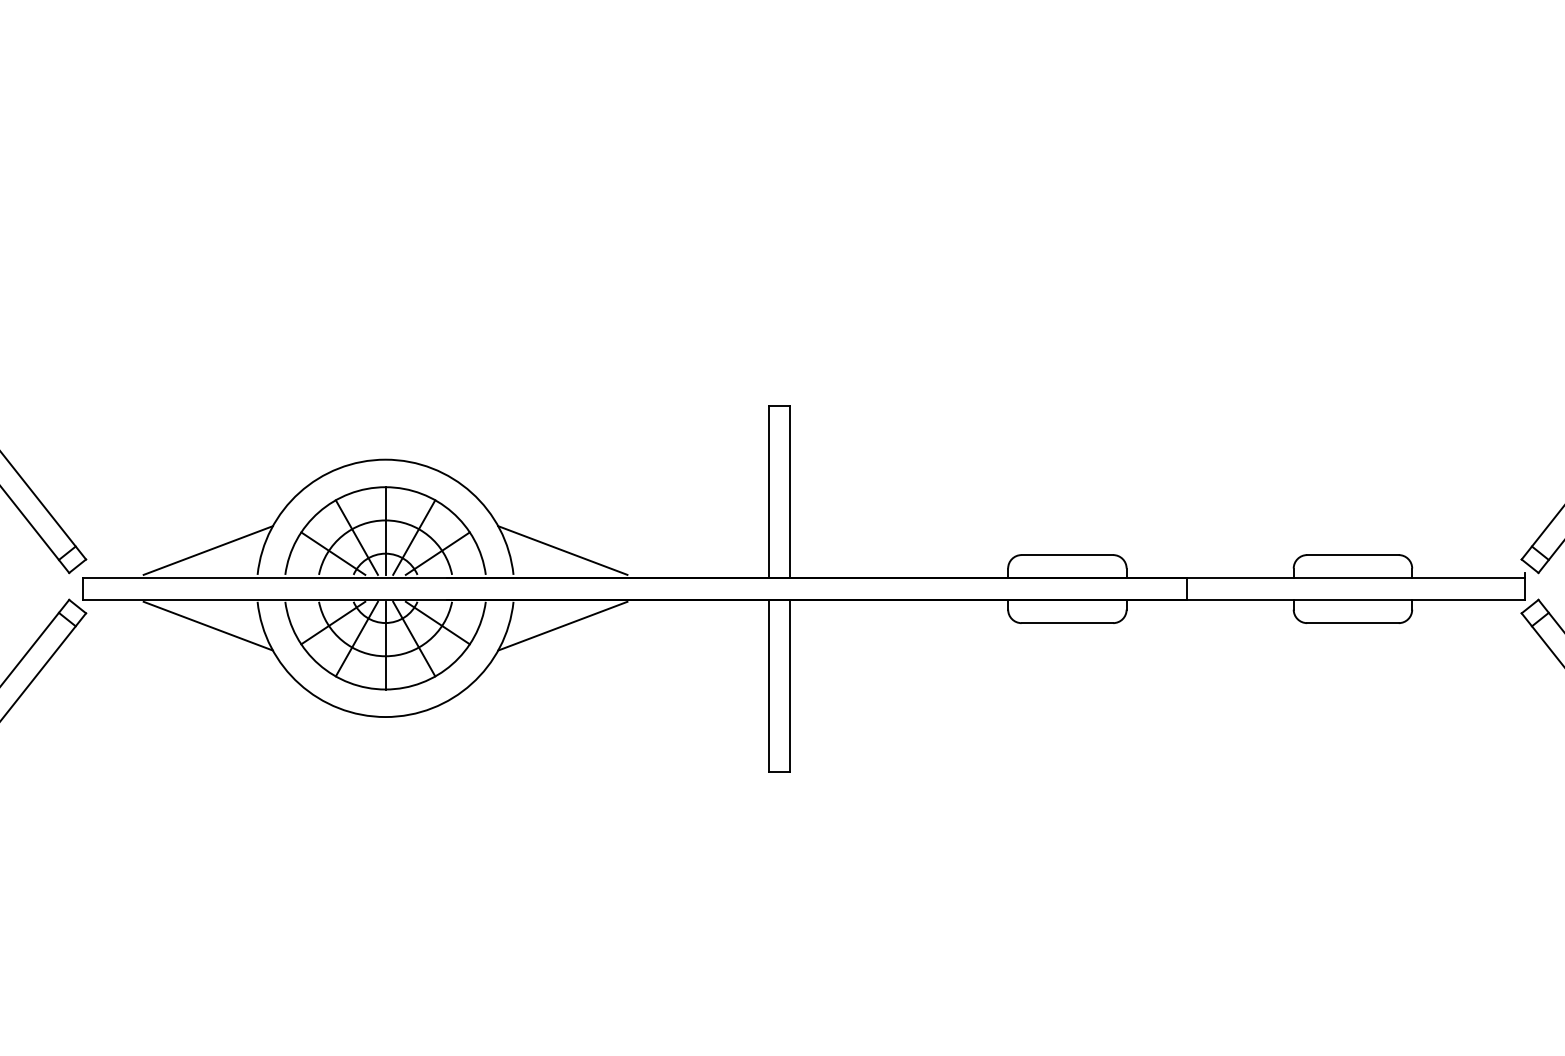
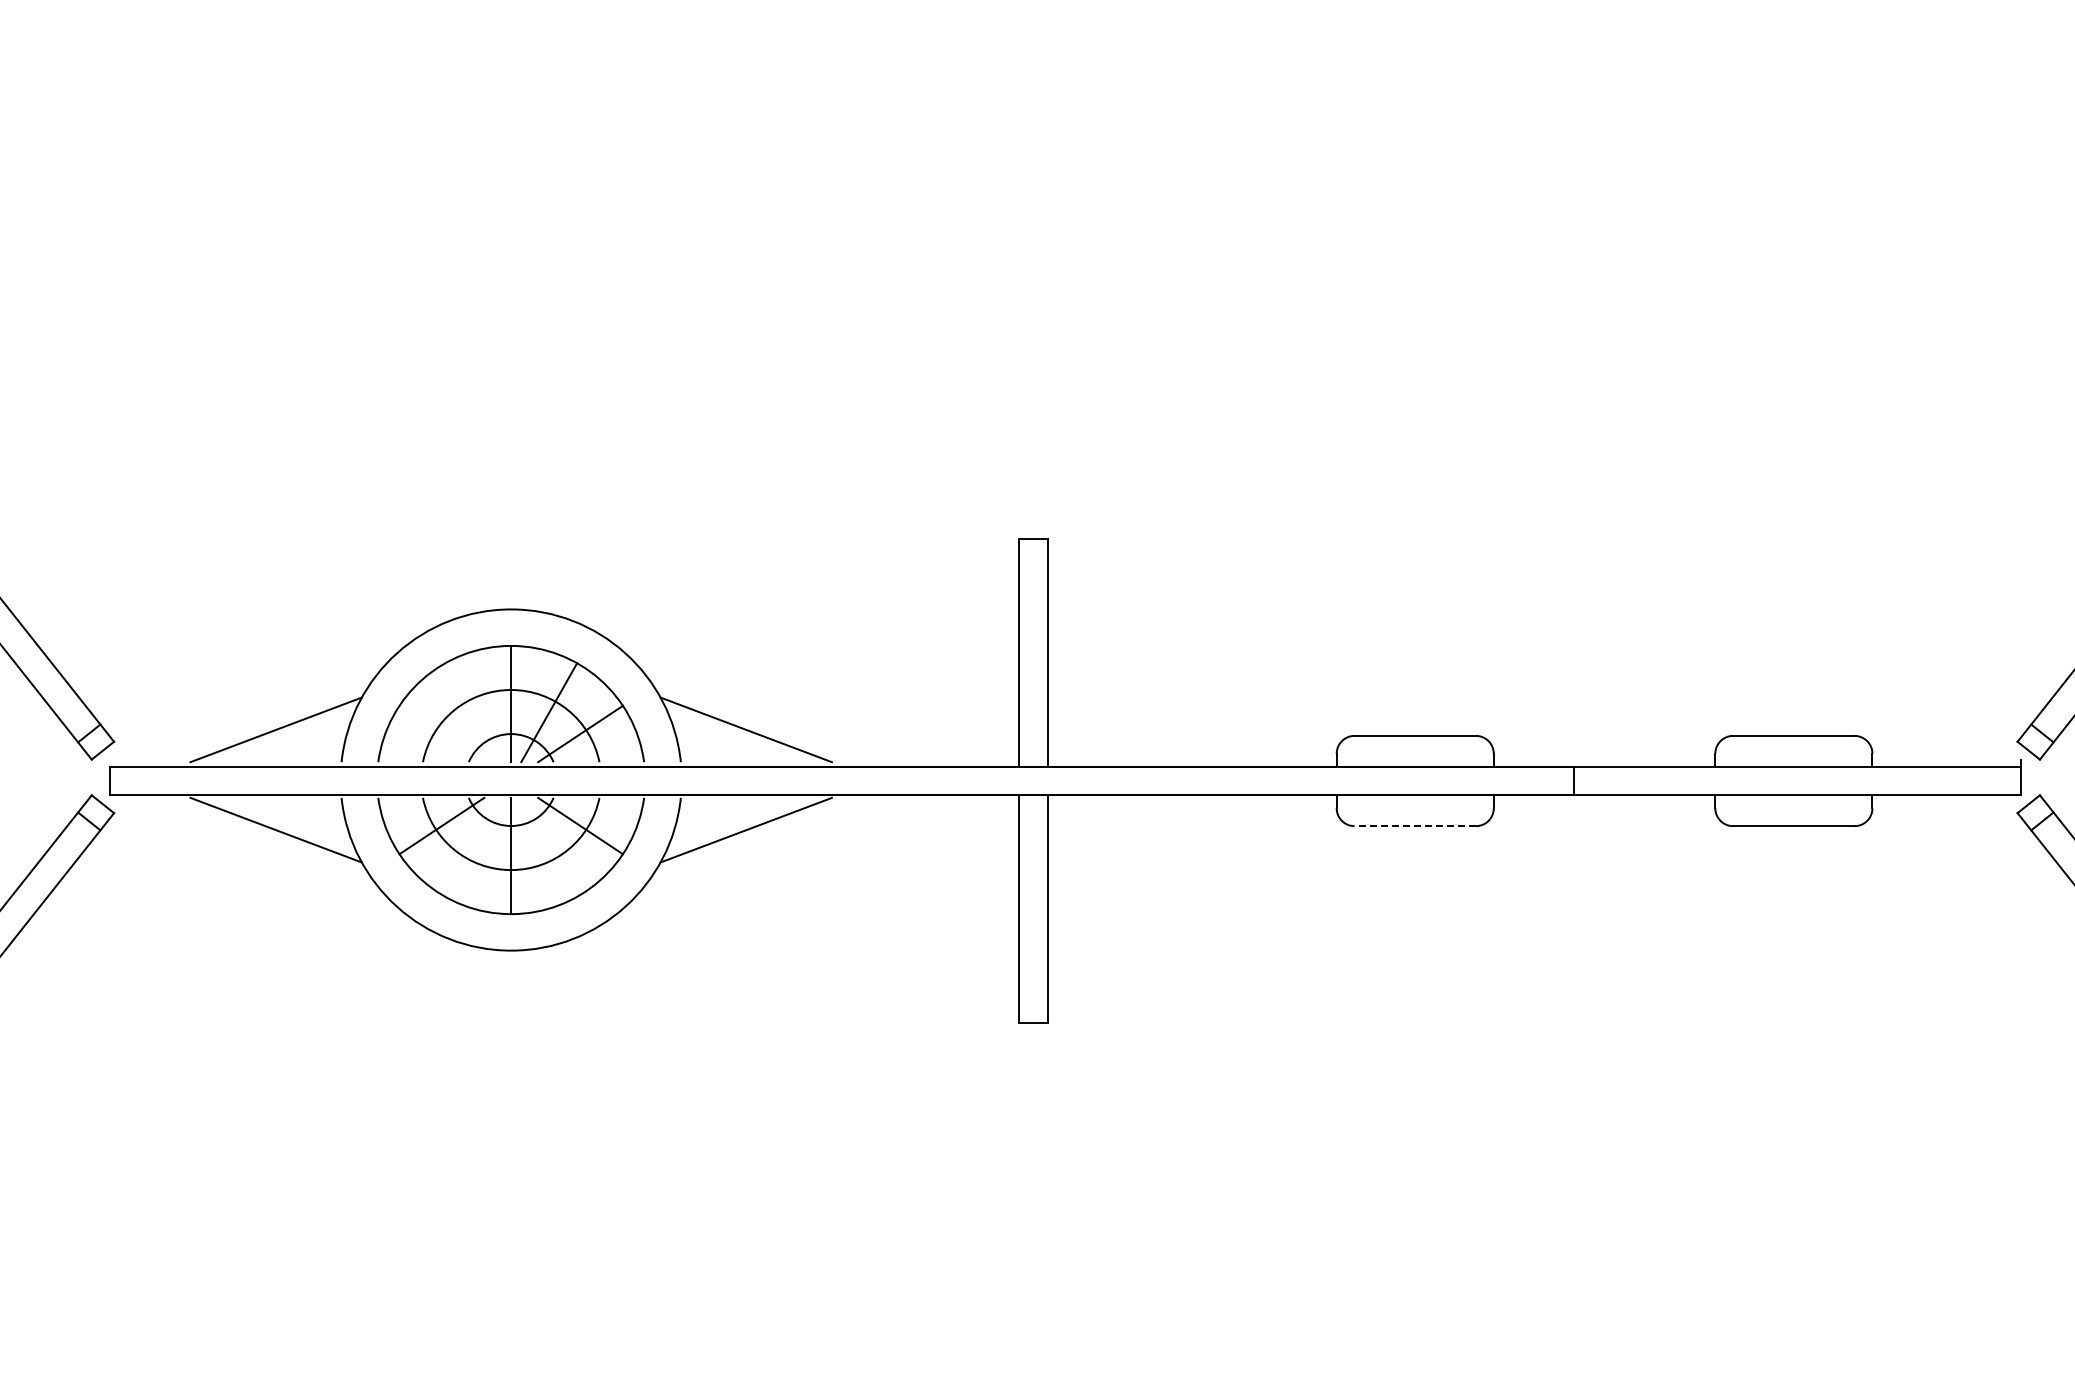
line: (357, 537) -> (473, 712), removed
line: (332, 553) -> (441, 733), removed
line: (1067, 623) -> (1415, 826), solid -> dashed
line: (357, 638) -> (473, 846), removed
line: (414, 638) -> (549, 846), removed

